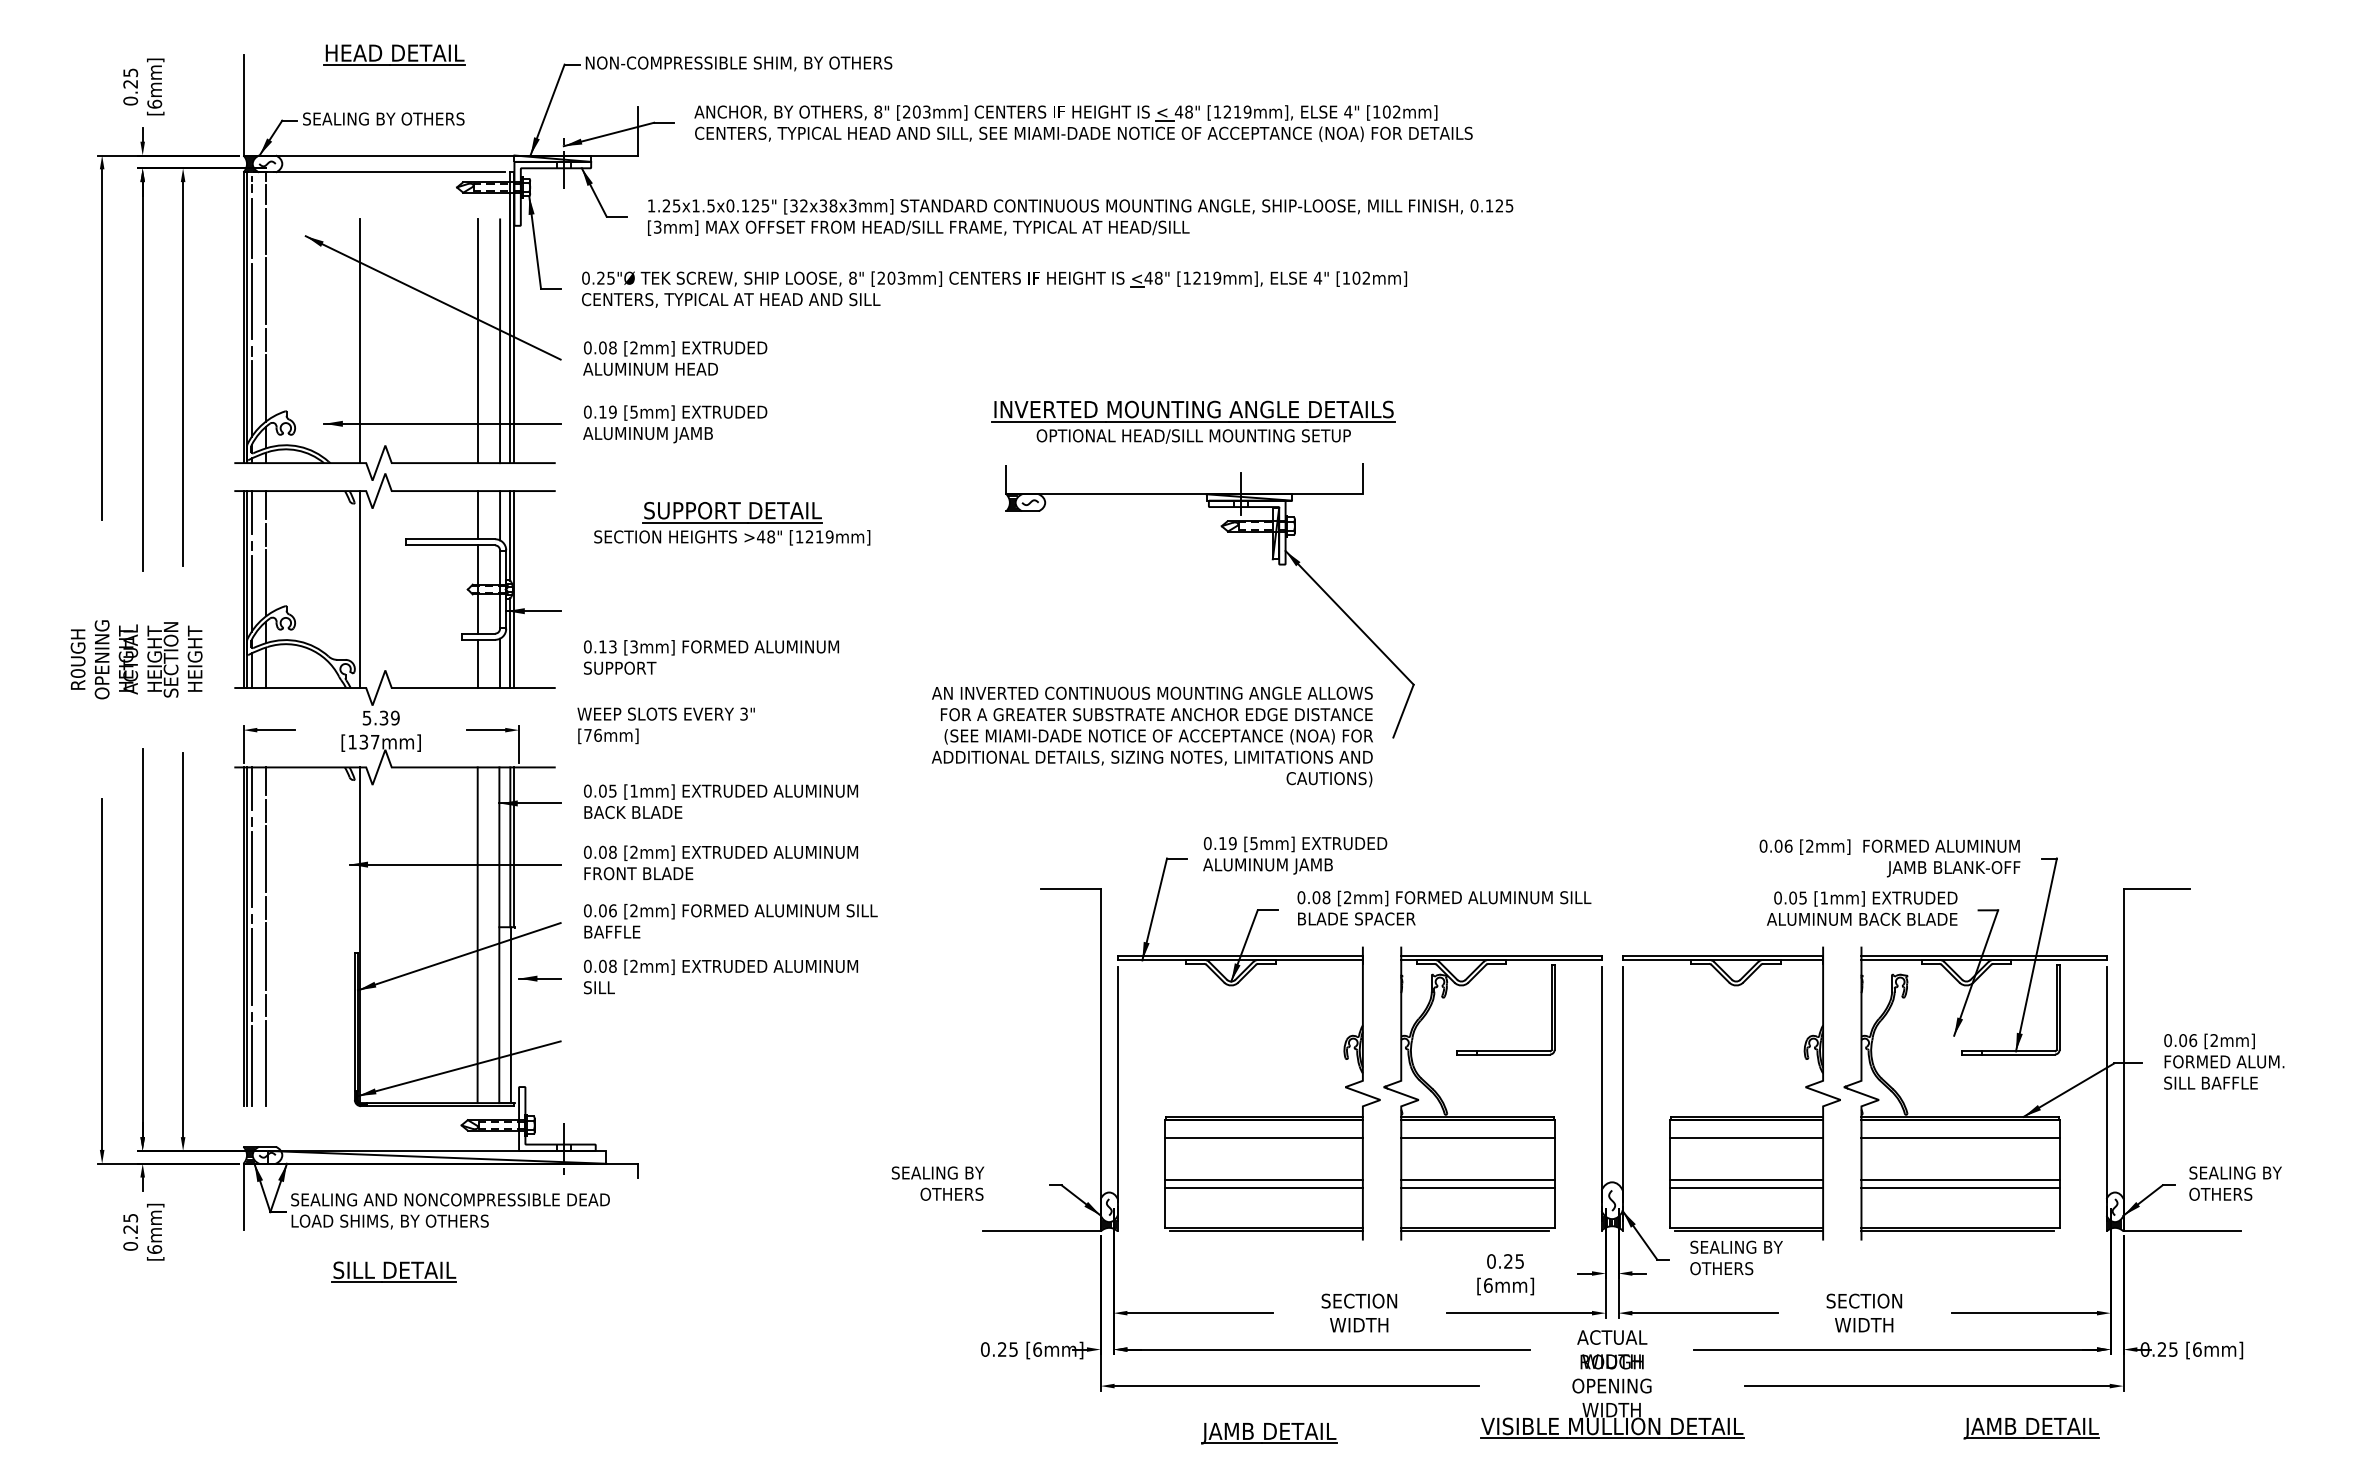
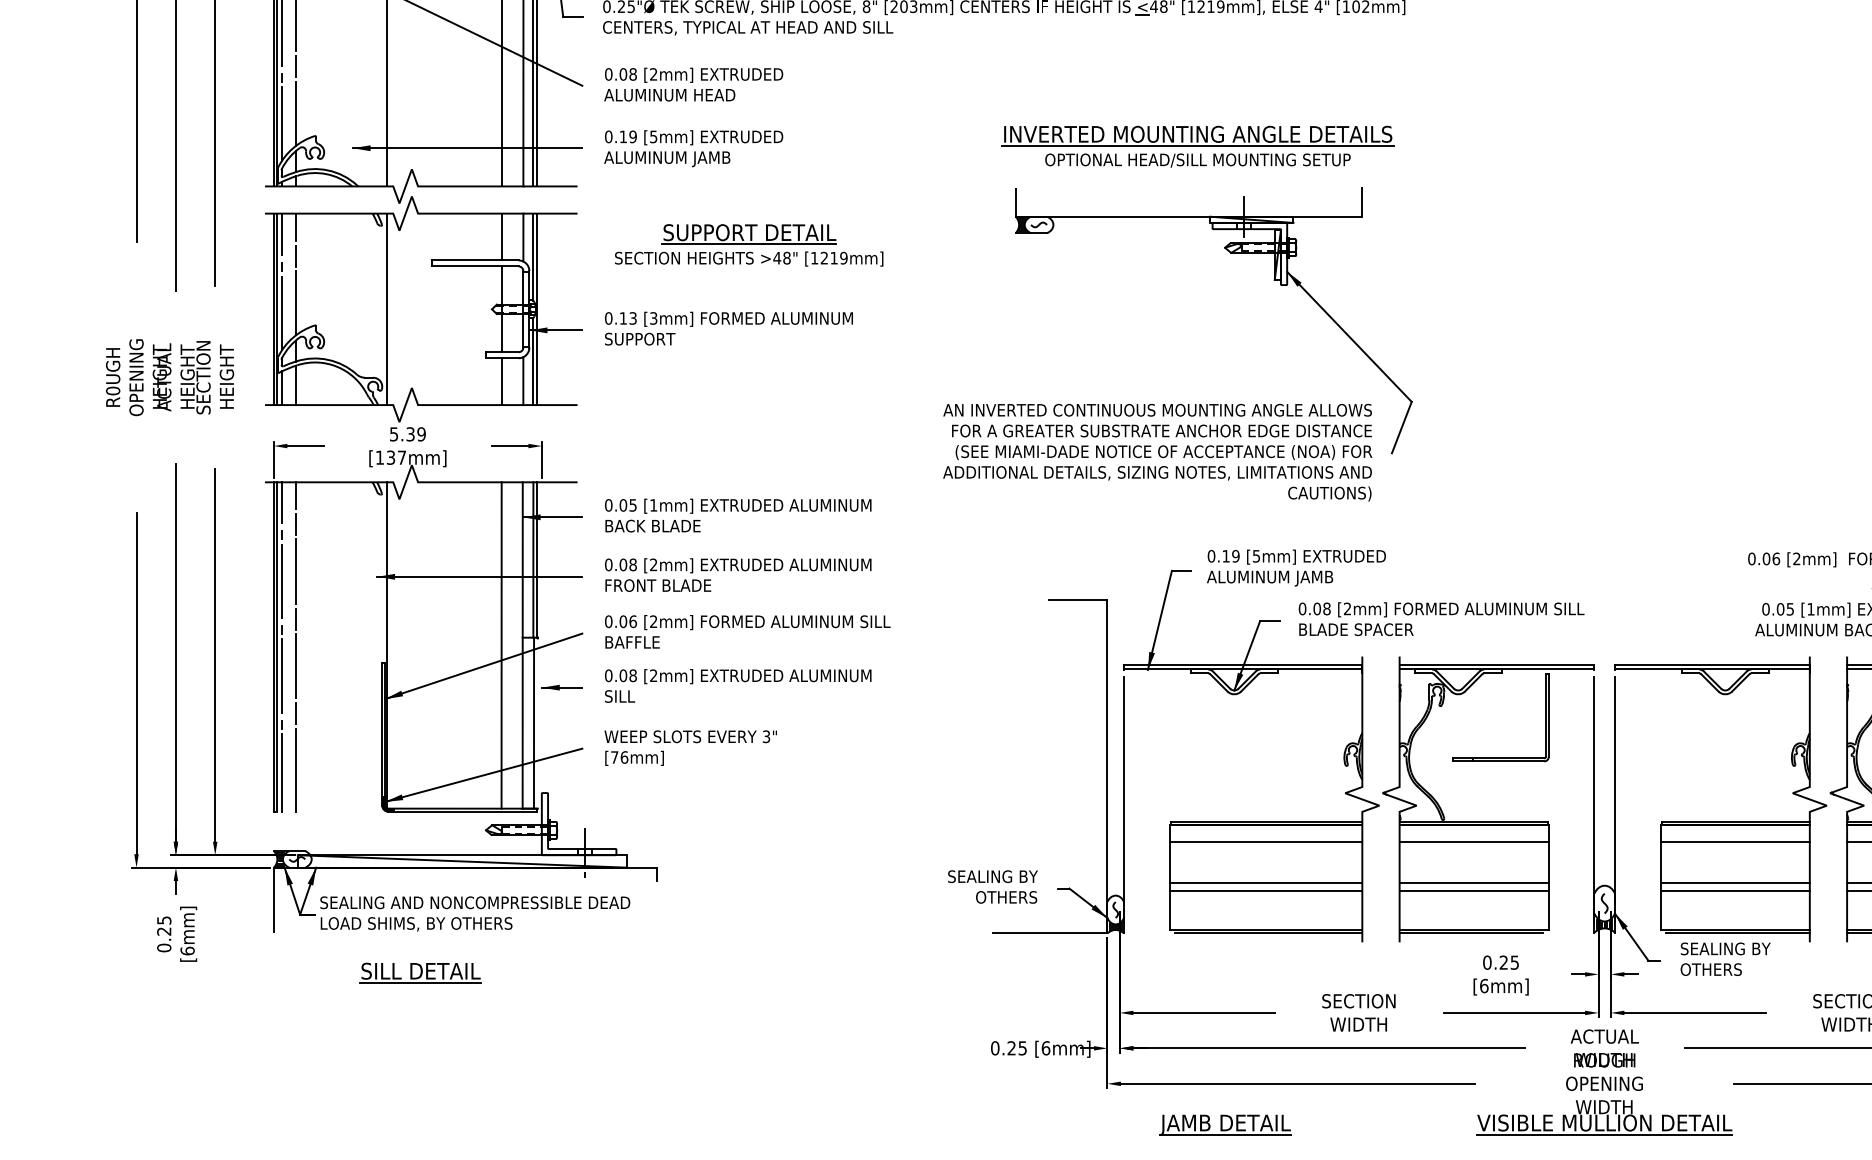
text: (711, 657) -> (728, 328), moved
text: (665, 725) -> (690, 747), moved
text: (938, 1183) -> (993, 886), moved
part: (1269, 1433) -> (1225, 1125), moved

